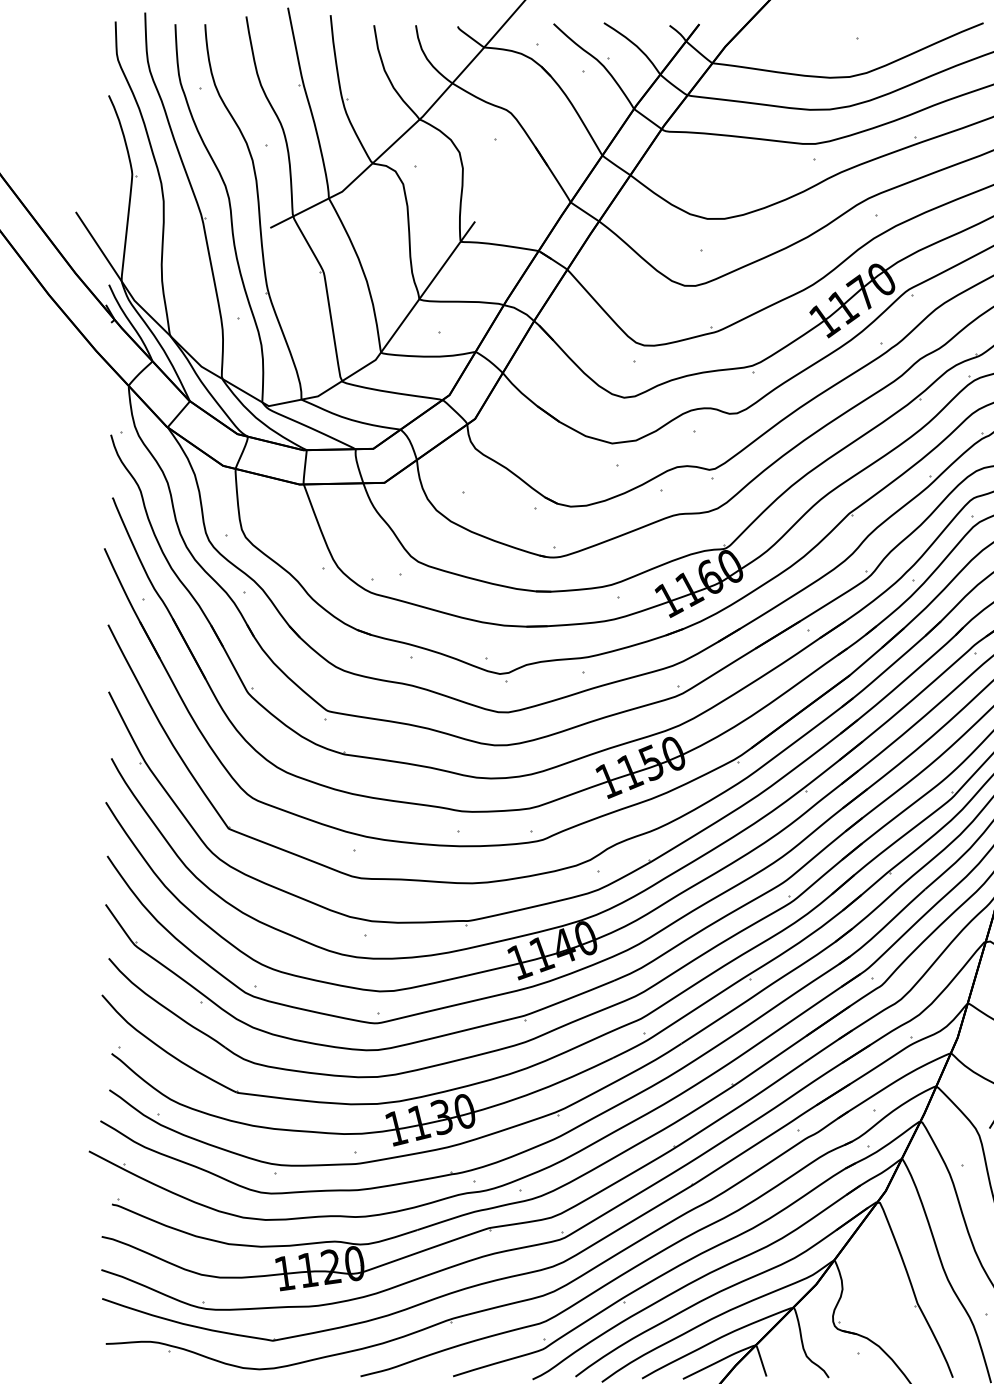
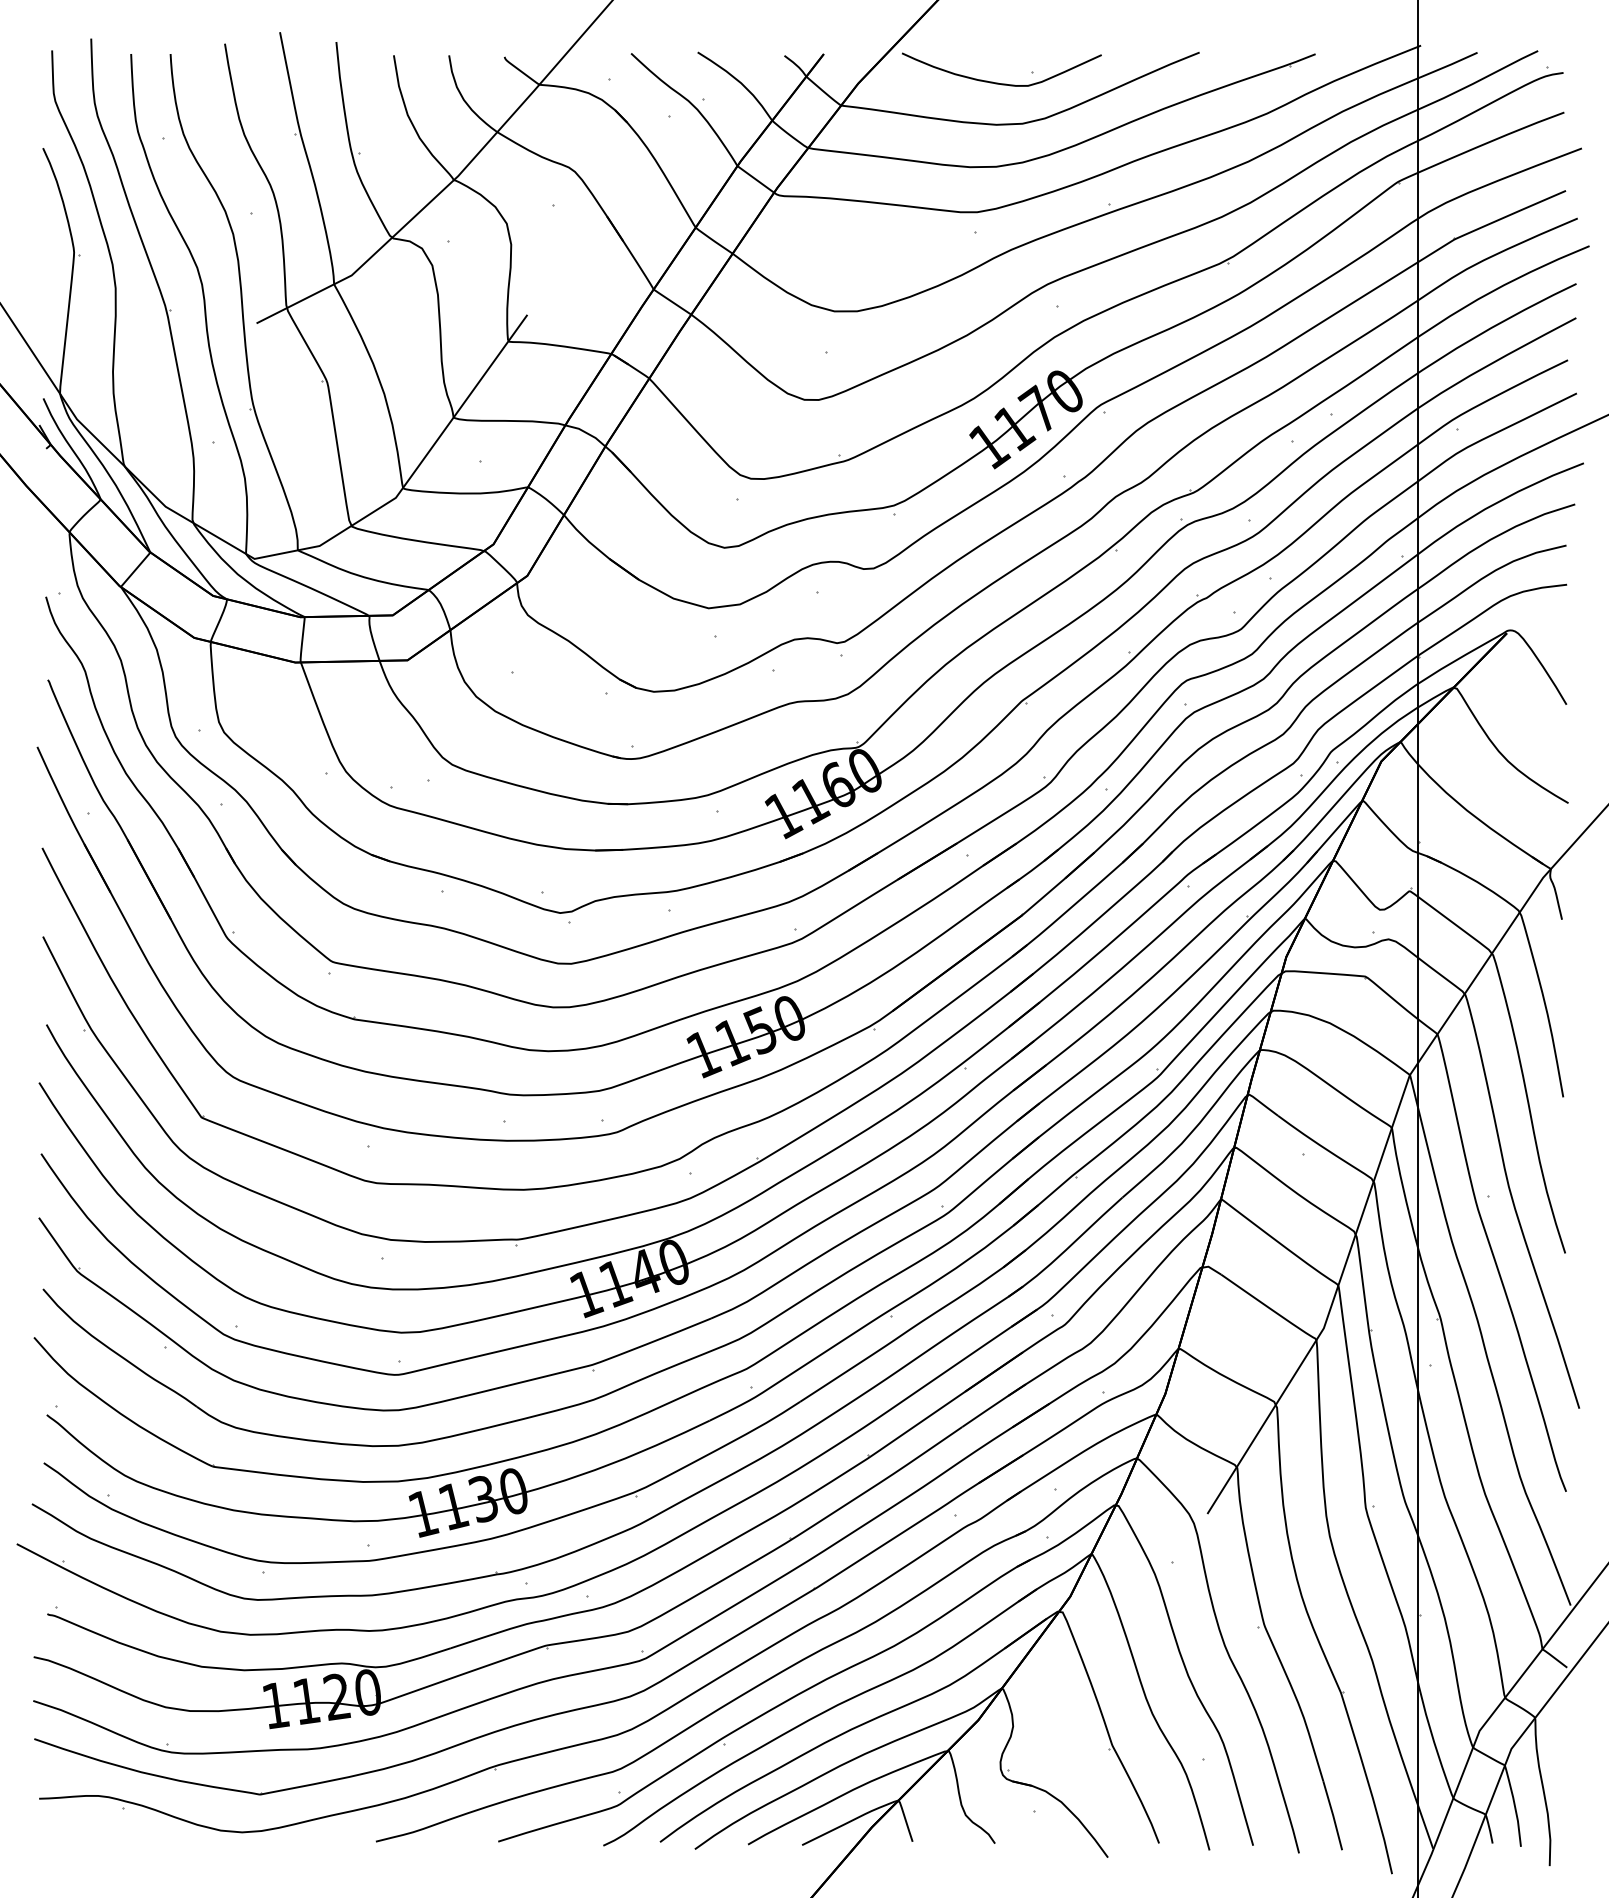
curve: (831, 45) -> (998, 82), added

